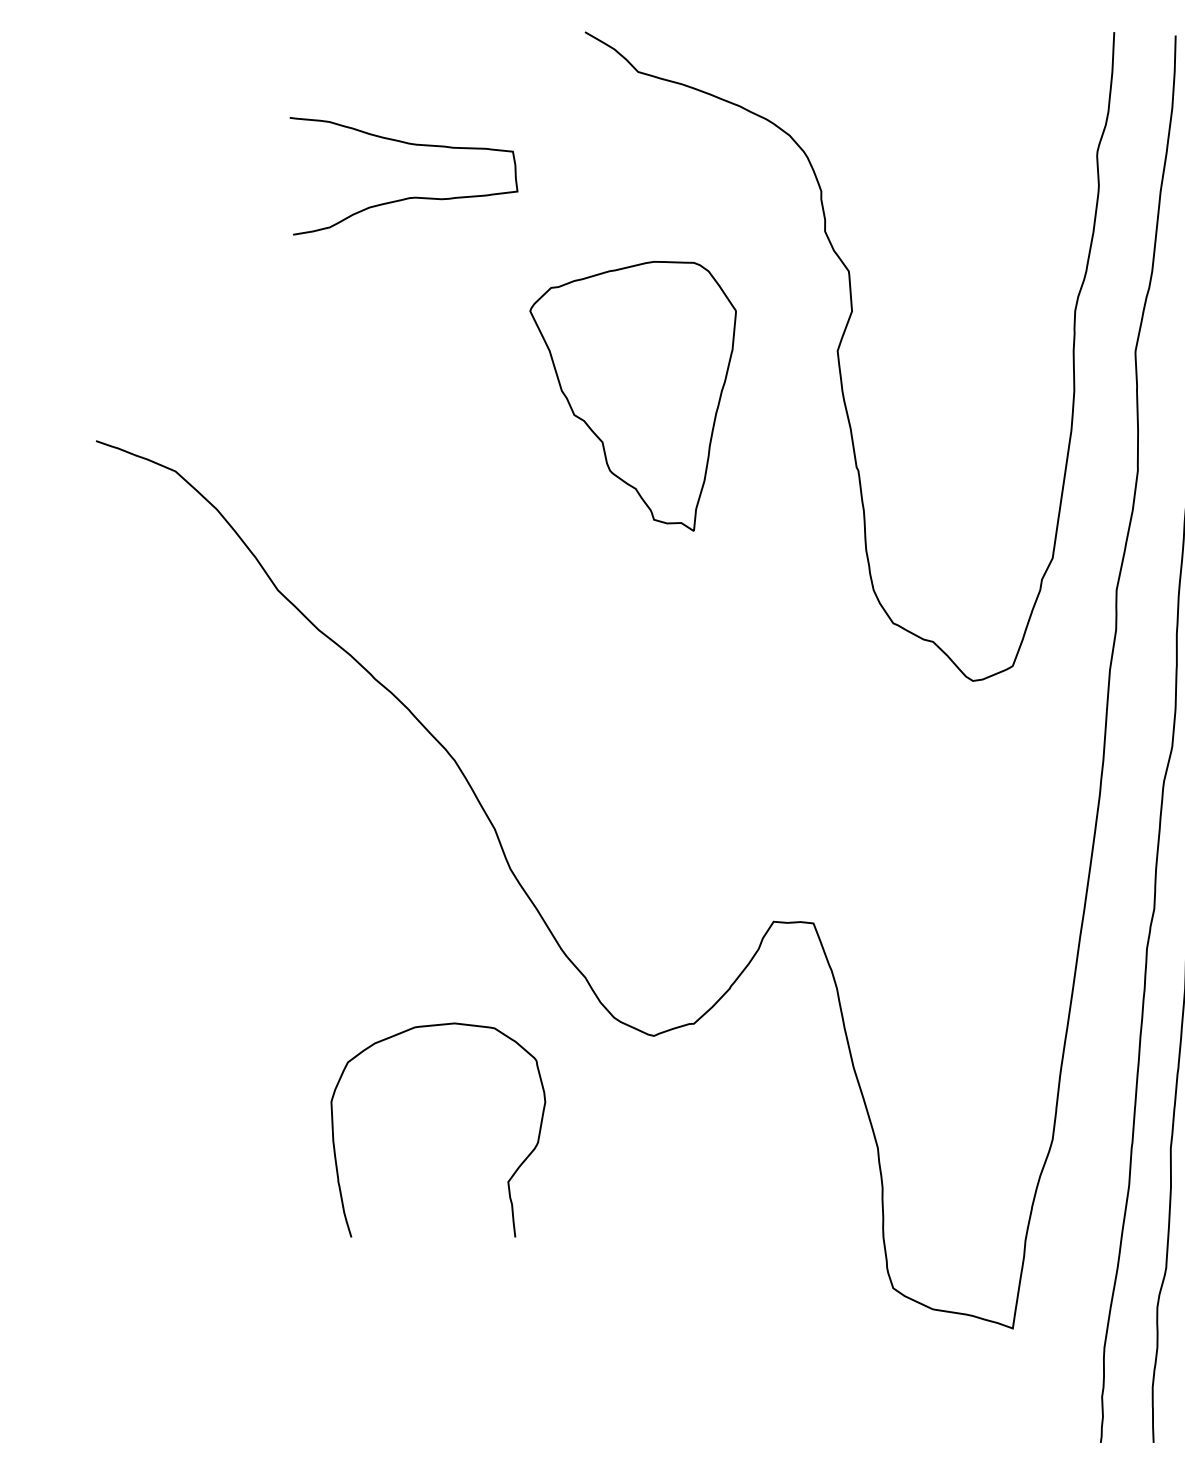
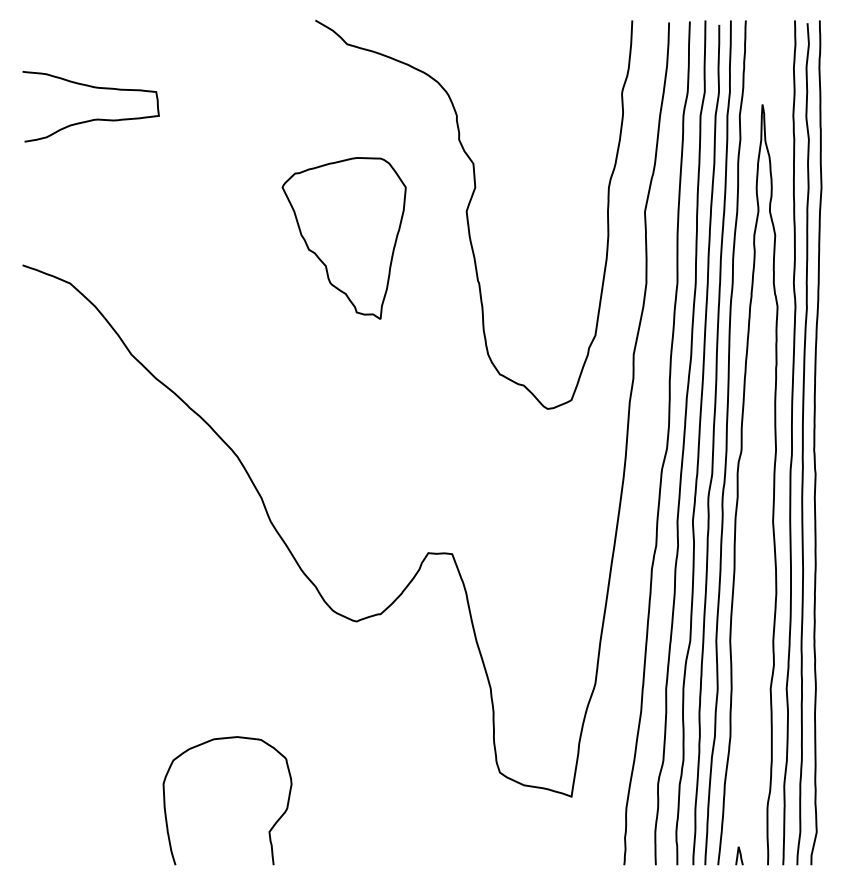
curve: (409, 195) -> (94, 118), moved
curve: (510, 1176) -> (270, 828), moved

